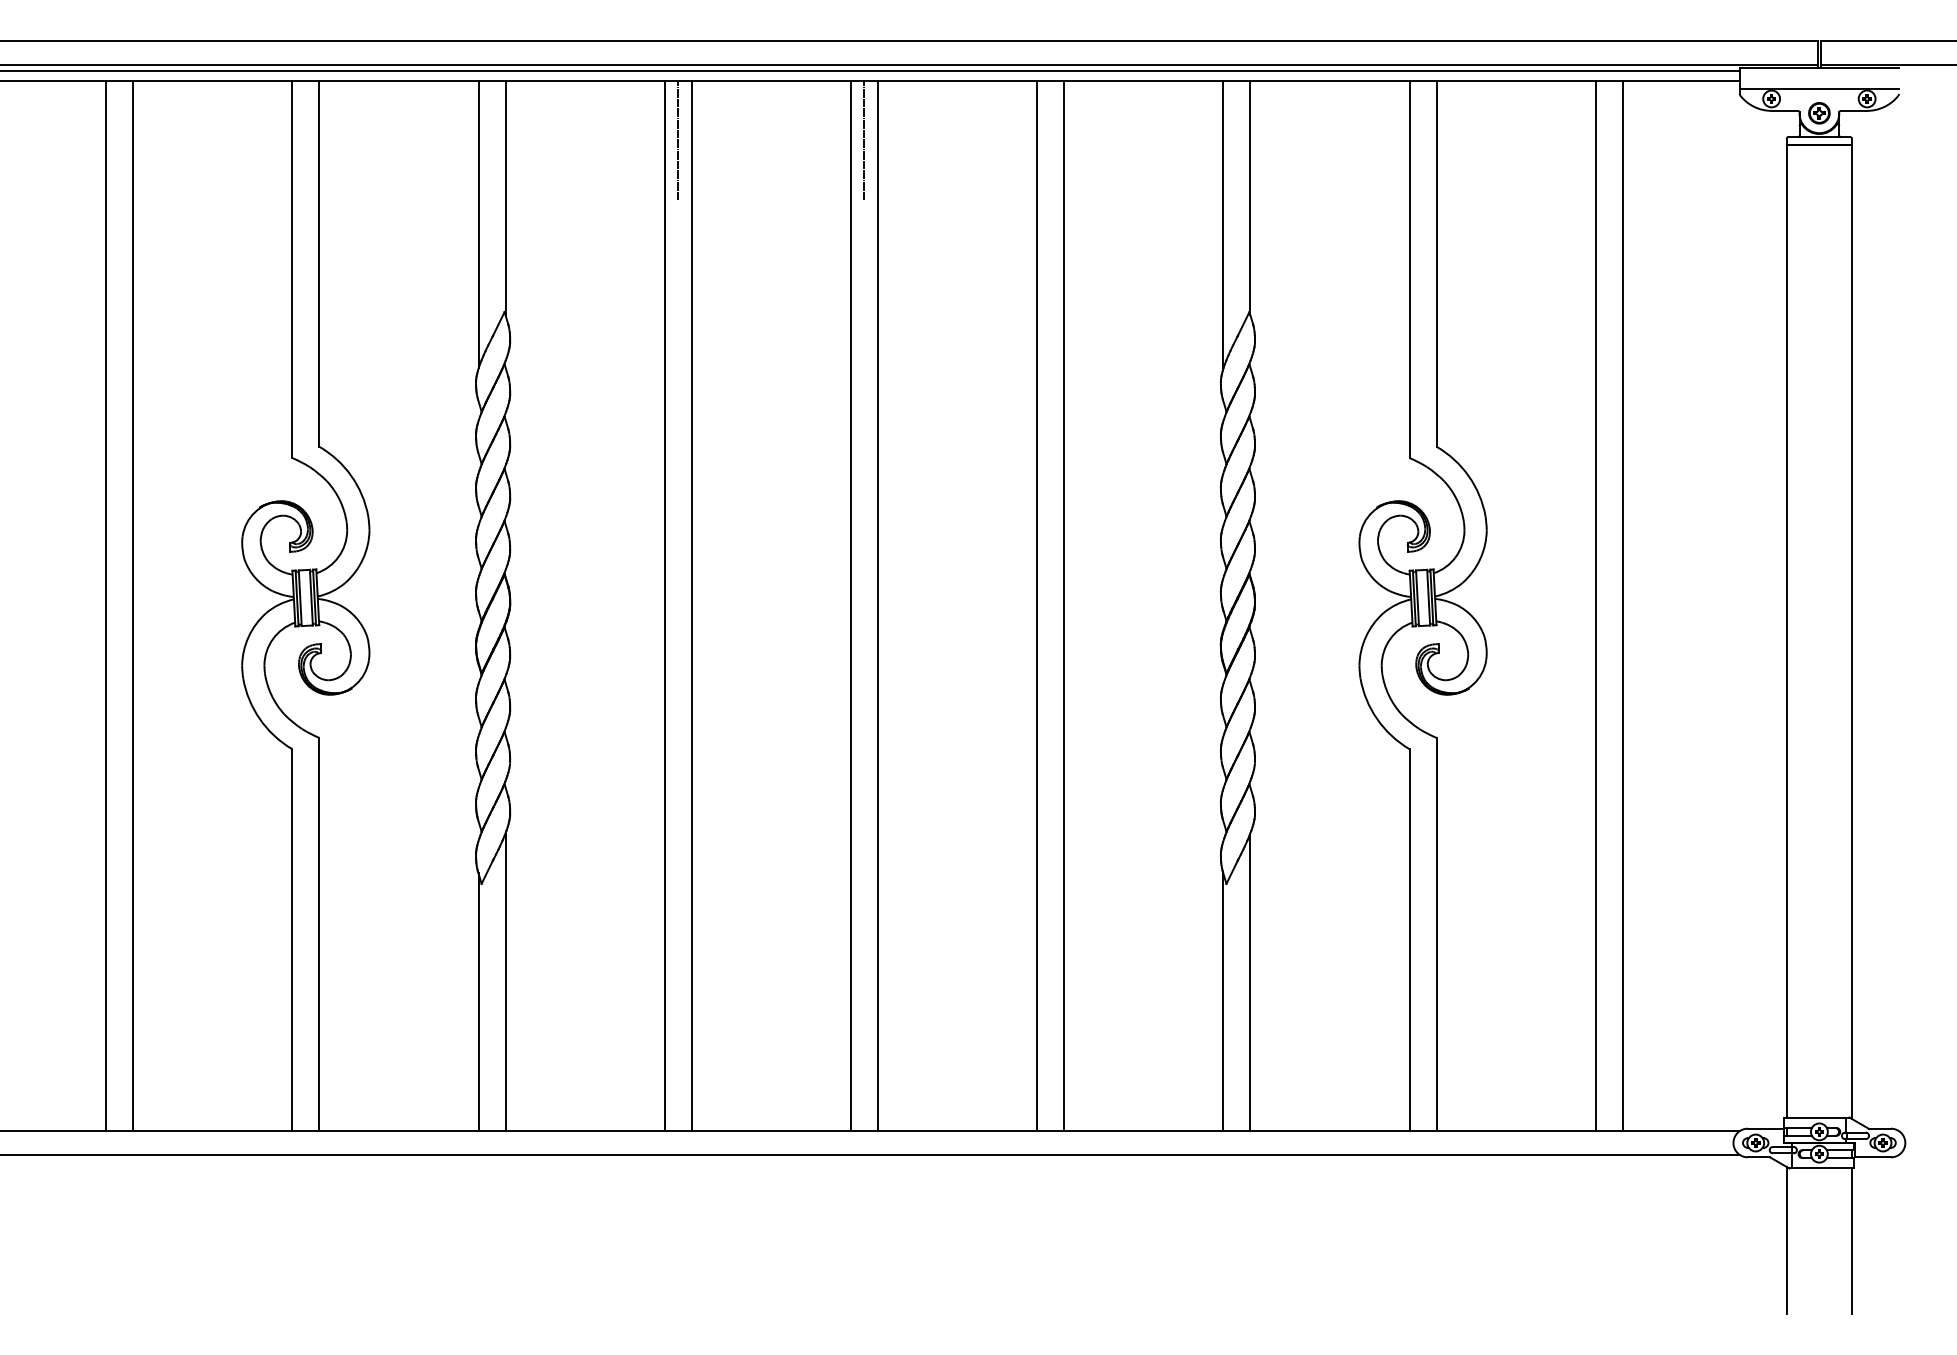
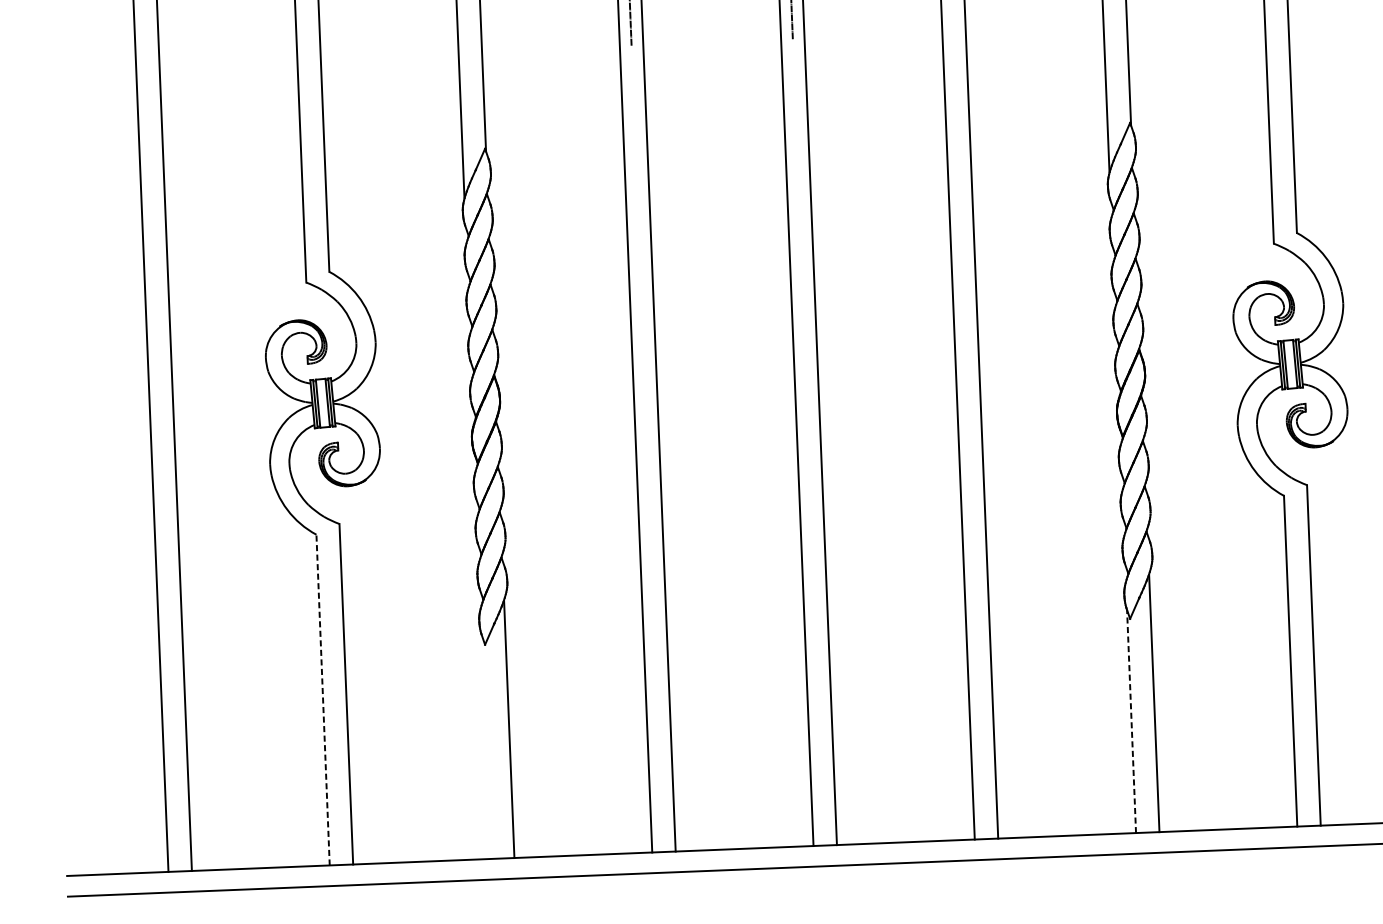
line: (292, 940) -> (323, 700), solid -> dashed
line: (478, 1002) -> (486, 747), removed
line: (1223, 1002) -> (1131, 721), solid -> dashed

